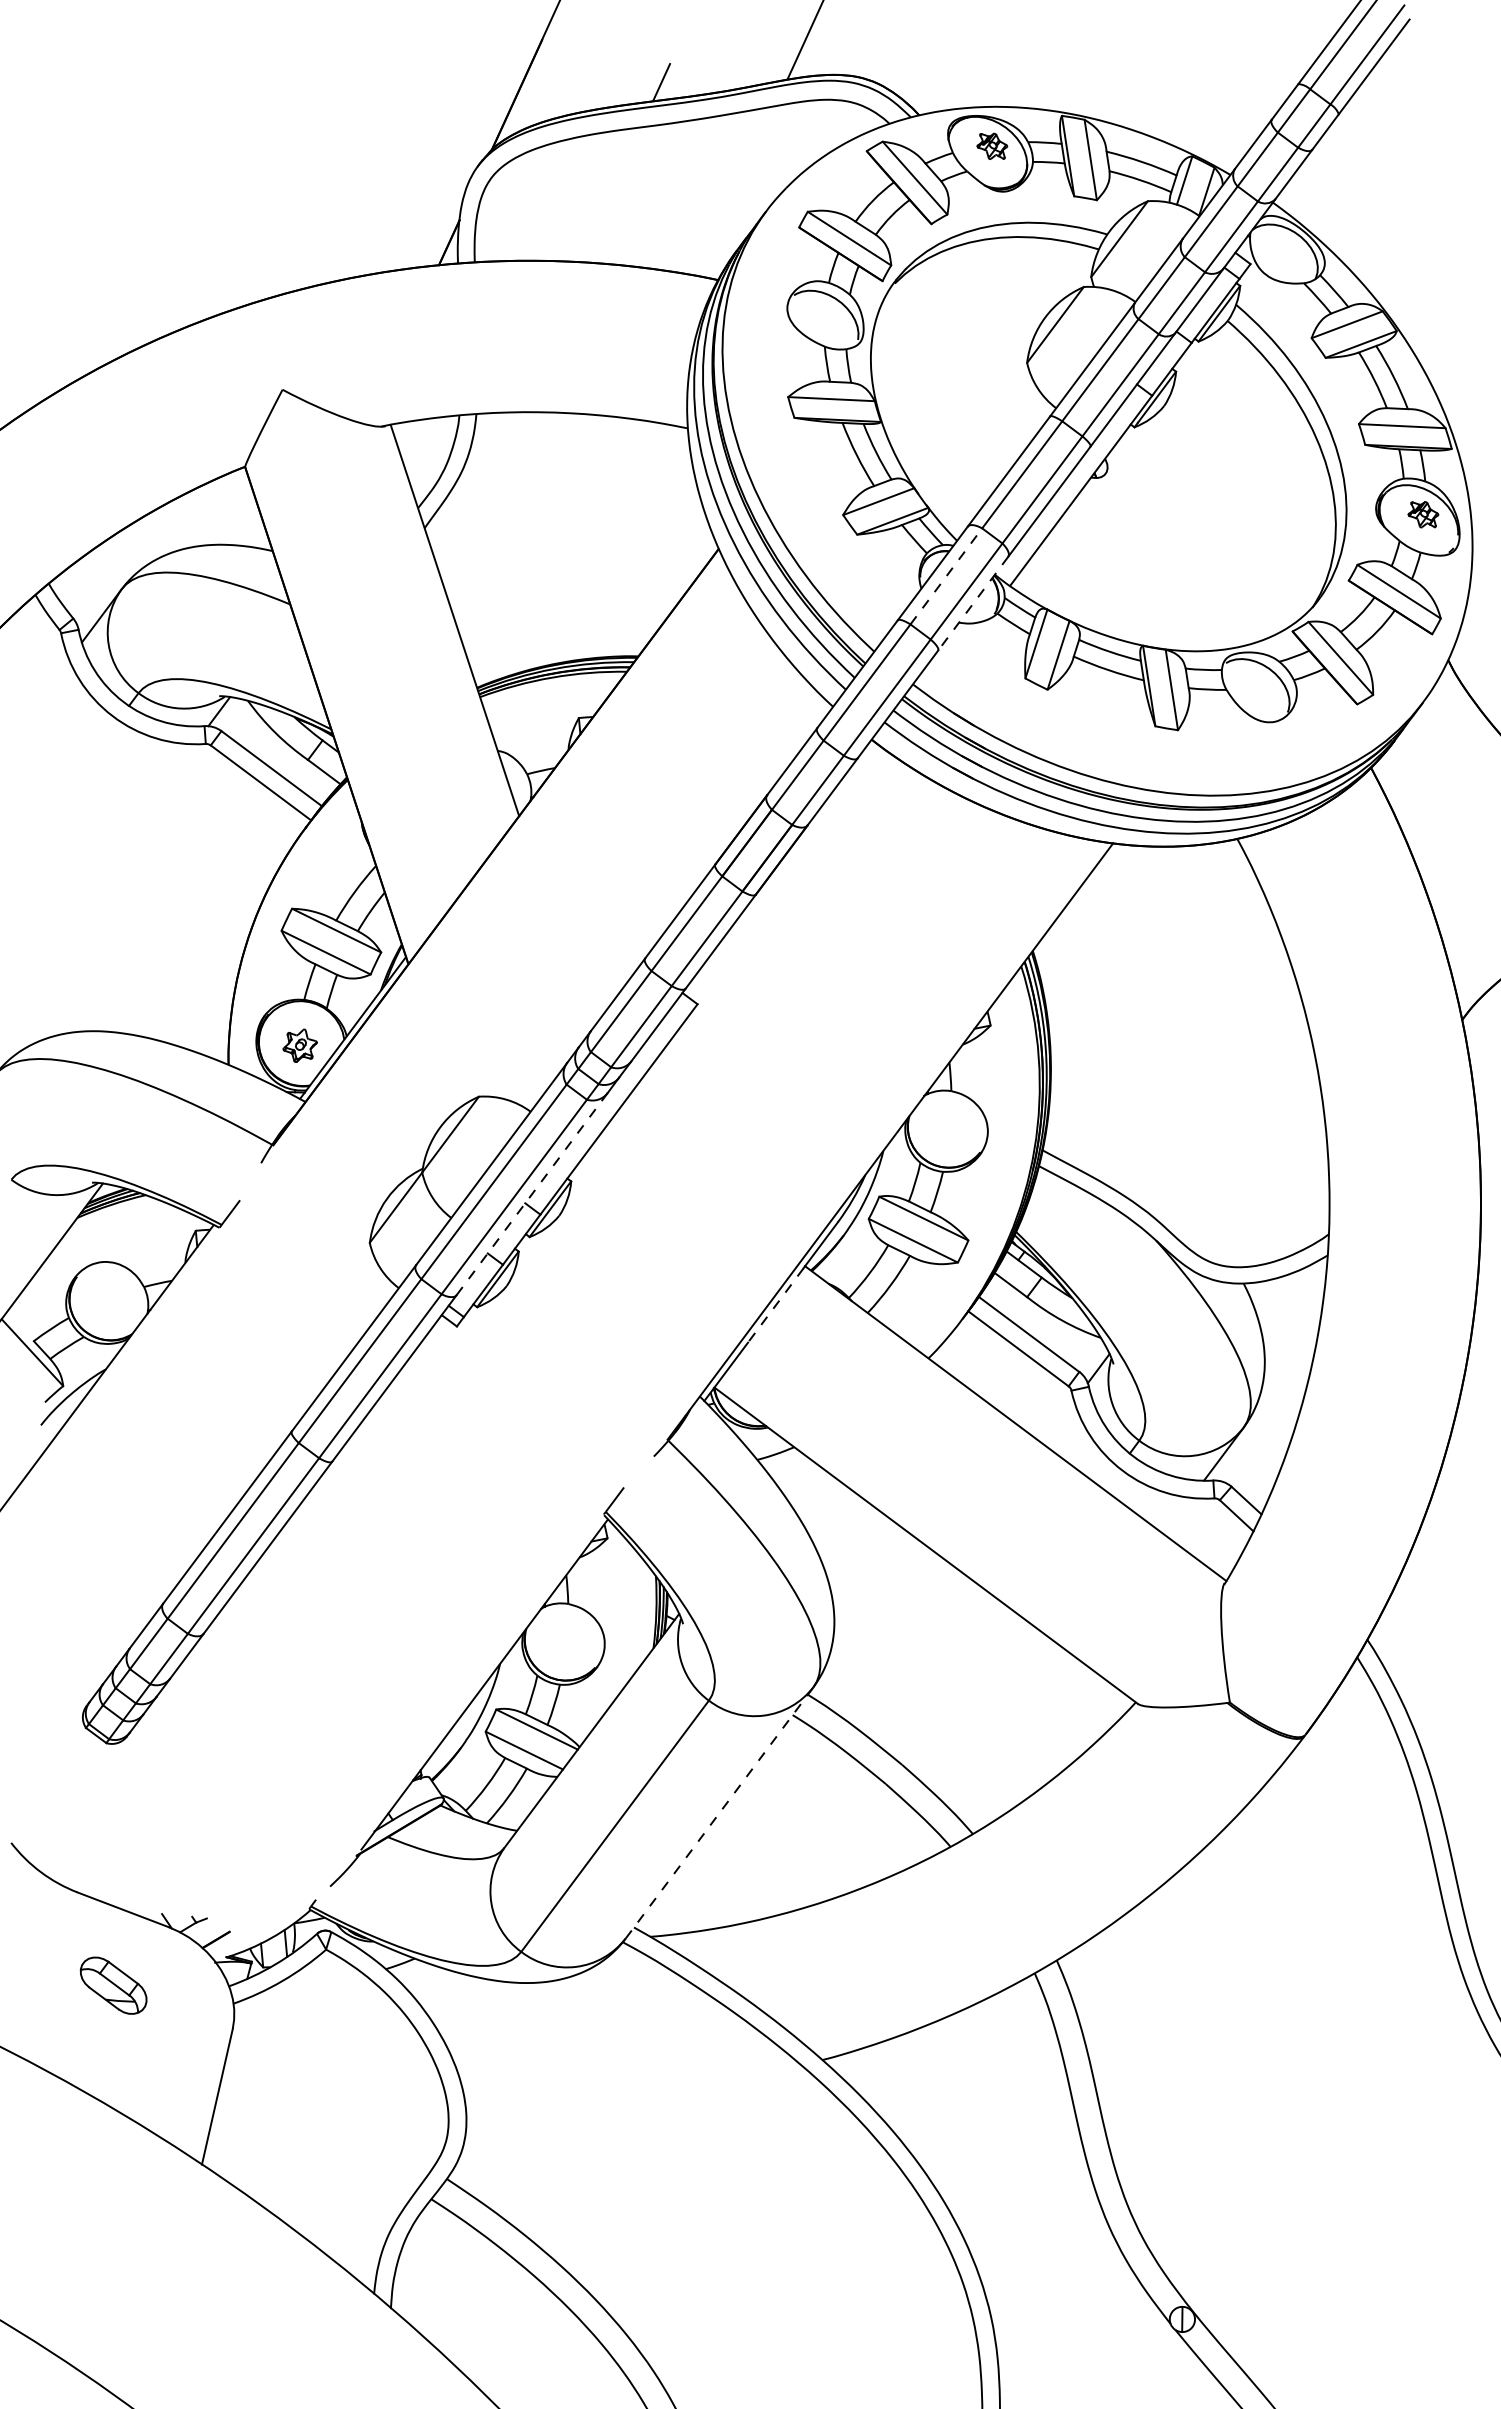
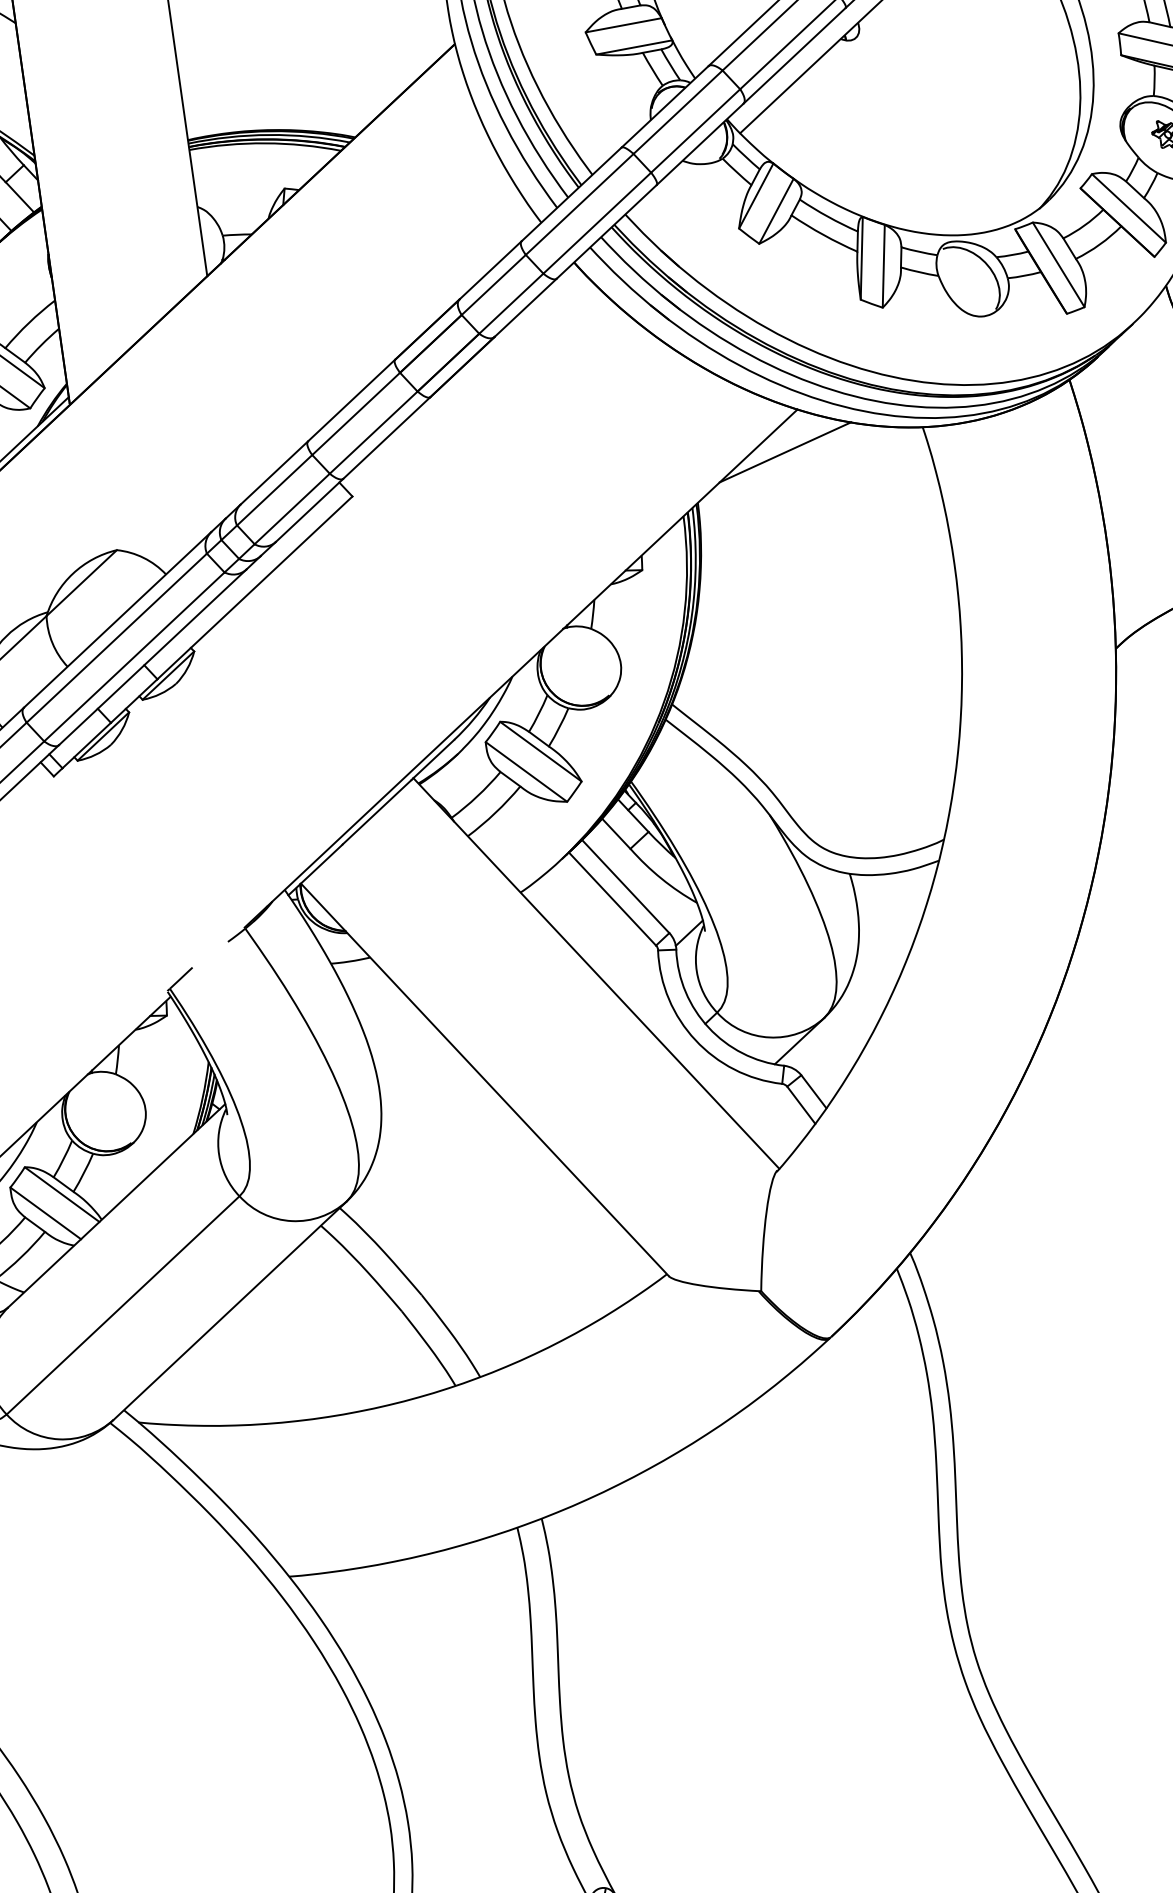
line: (946, 576) -> (678, 112), dashed -> solid
line: (973, 603) -> (700, 144), dashed -> solid
line: (1108, 886) -> (785, 451), added
line: (531, 1194) -> (152, 657), dashed -> solid
line: (775, 1305) -> (376, 812), dashed -> solid
line: (719, 1813) -> (230, 1311), dashed -> solid

